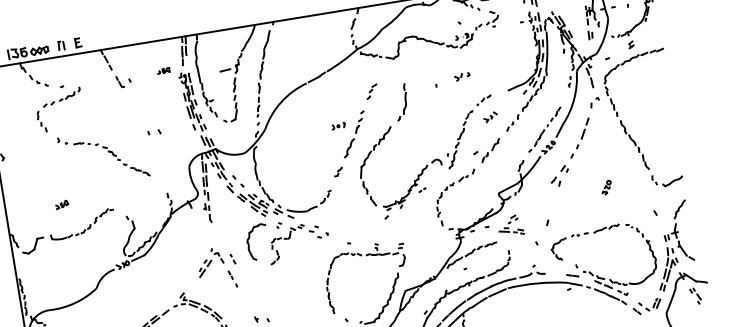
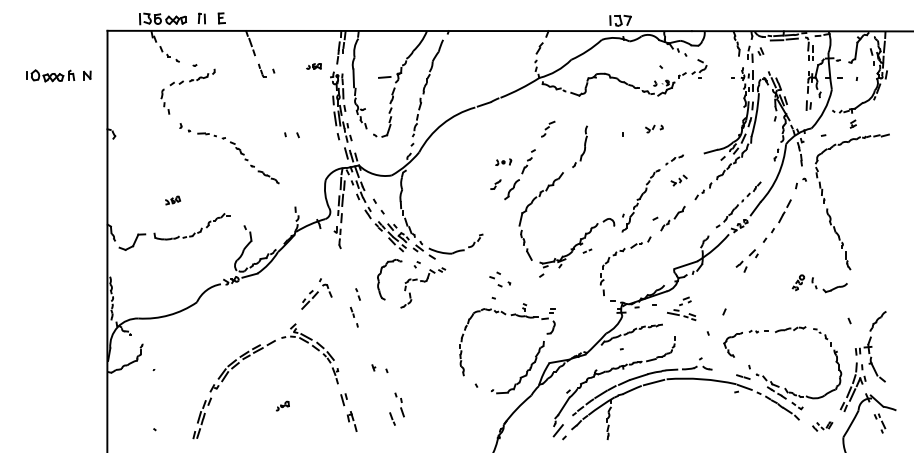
part: (338, 171) -> (495, 184), moved
part: (667, 180) -> (829, 285), moved
part: (318, 231) -> (500, 279), moved
part: (210, 261) -> (316, 293), moved
part: (647, 306) -> (822, 426), size x0.6

